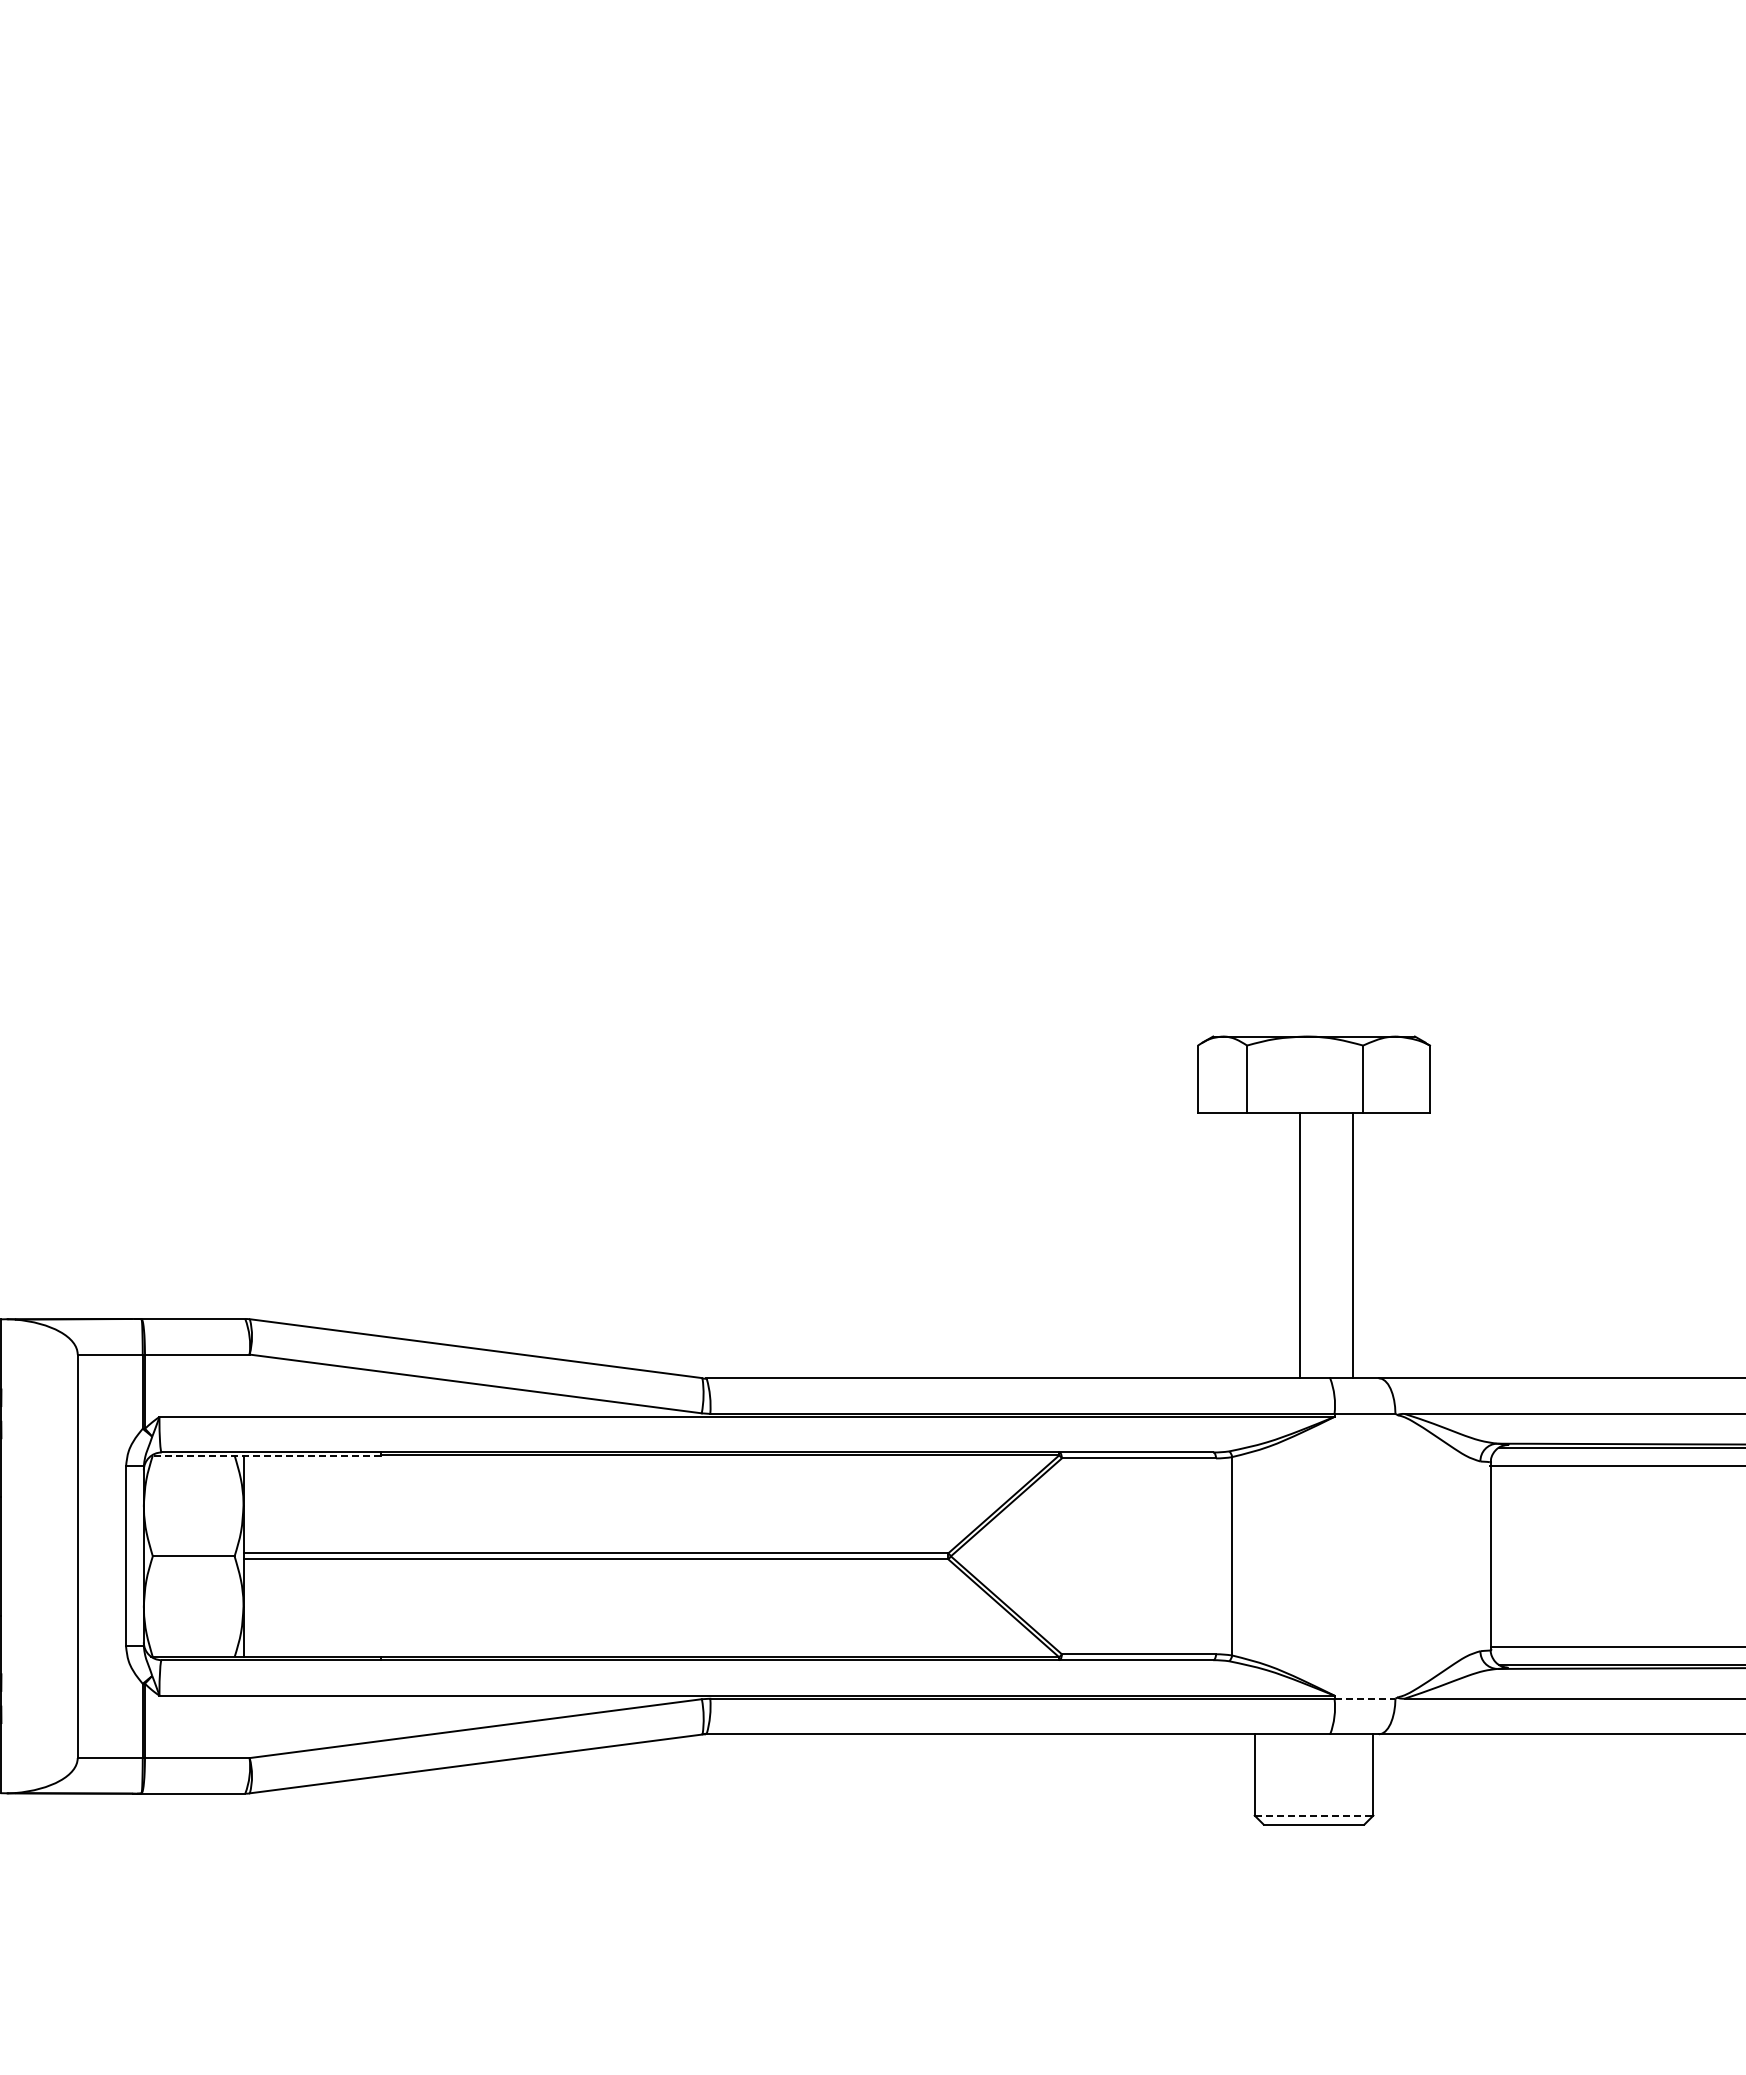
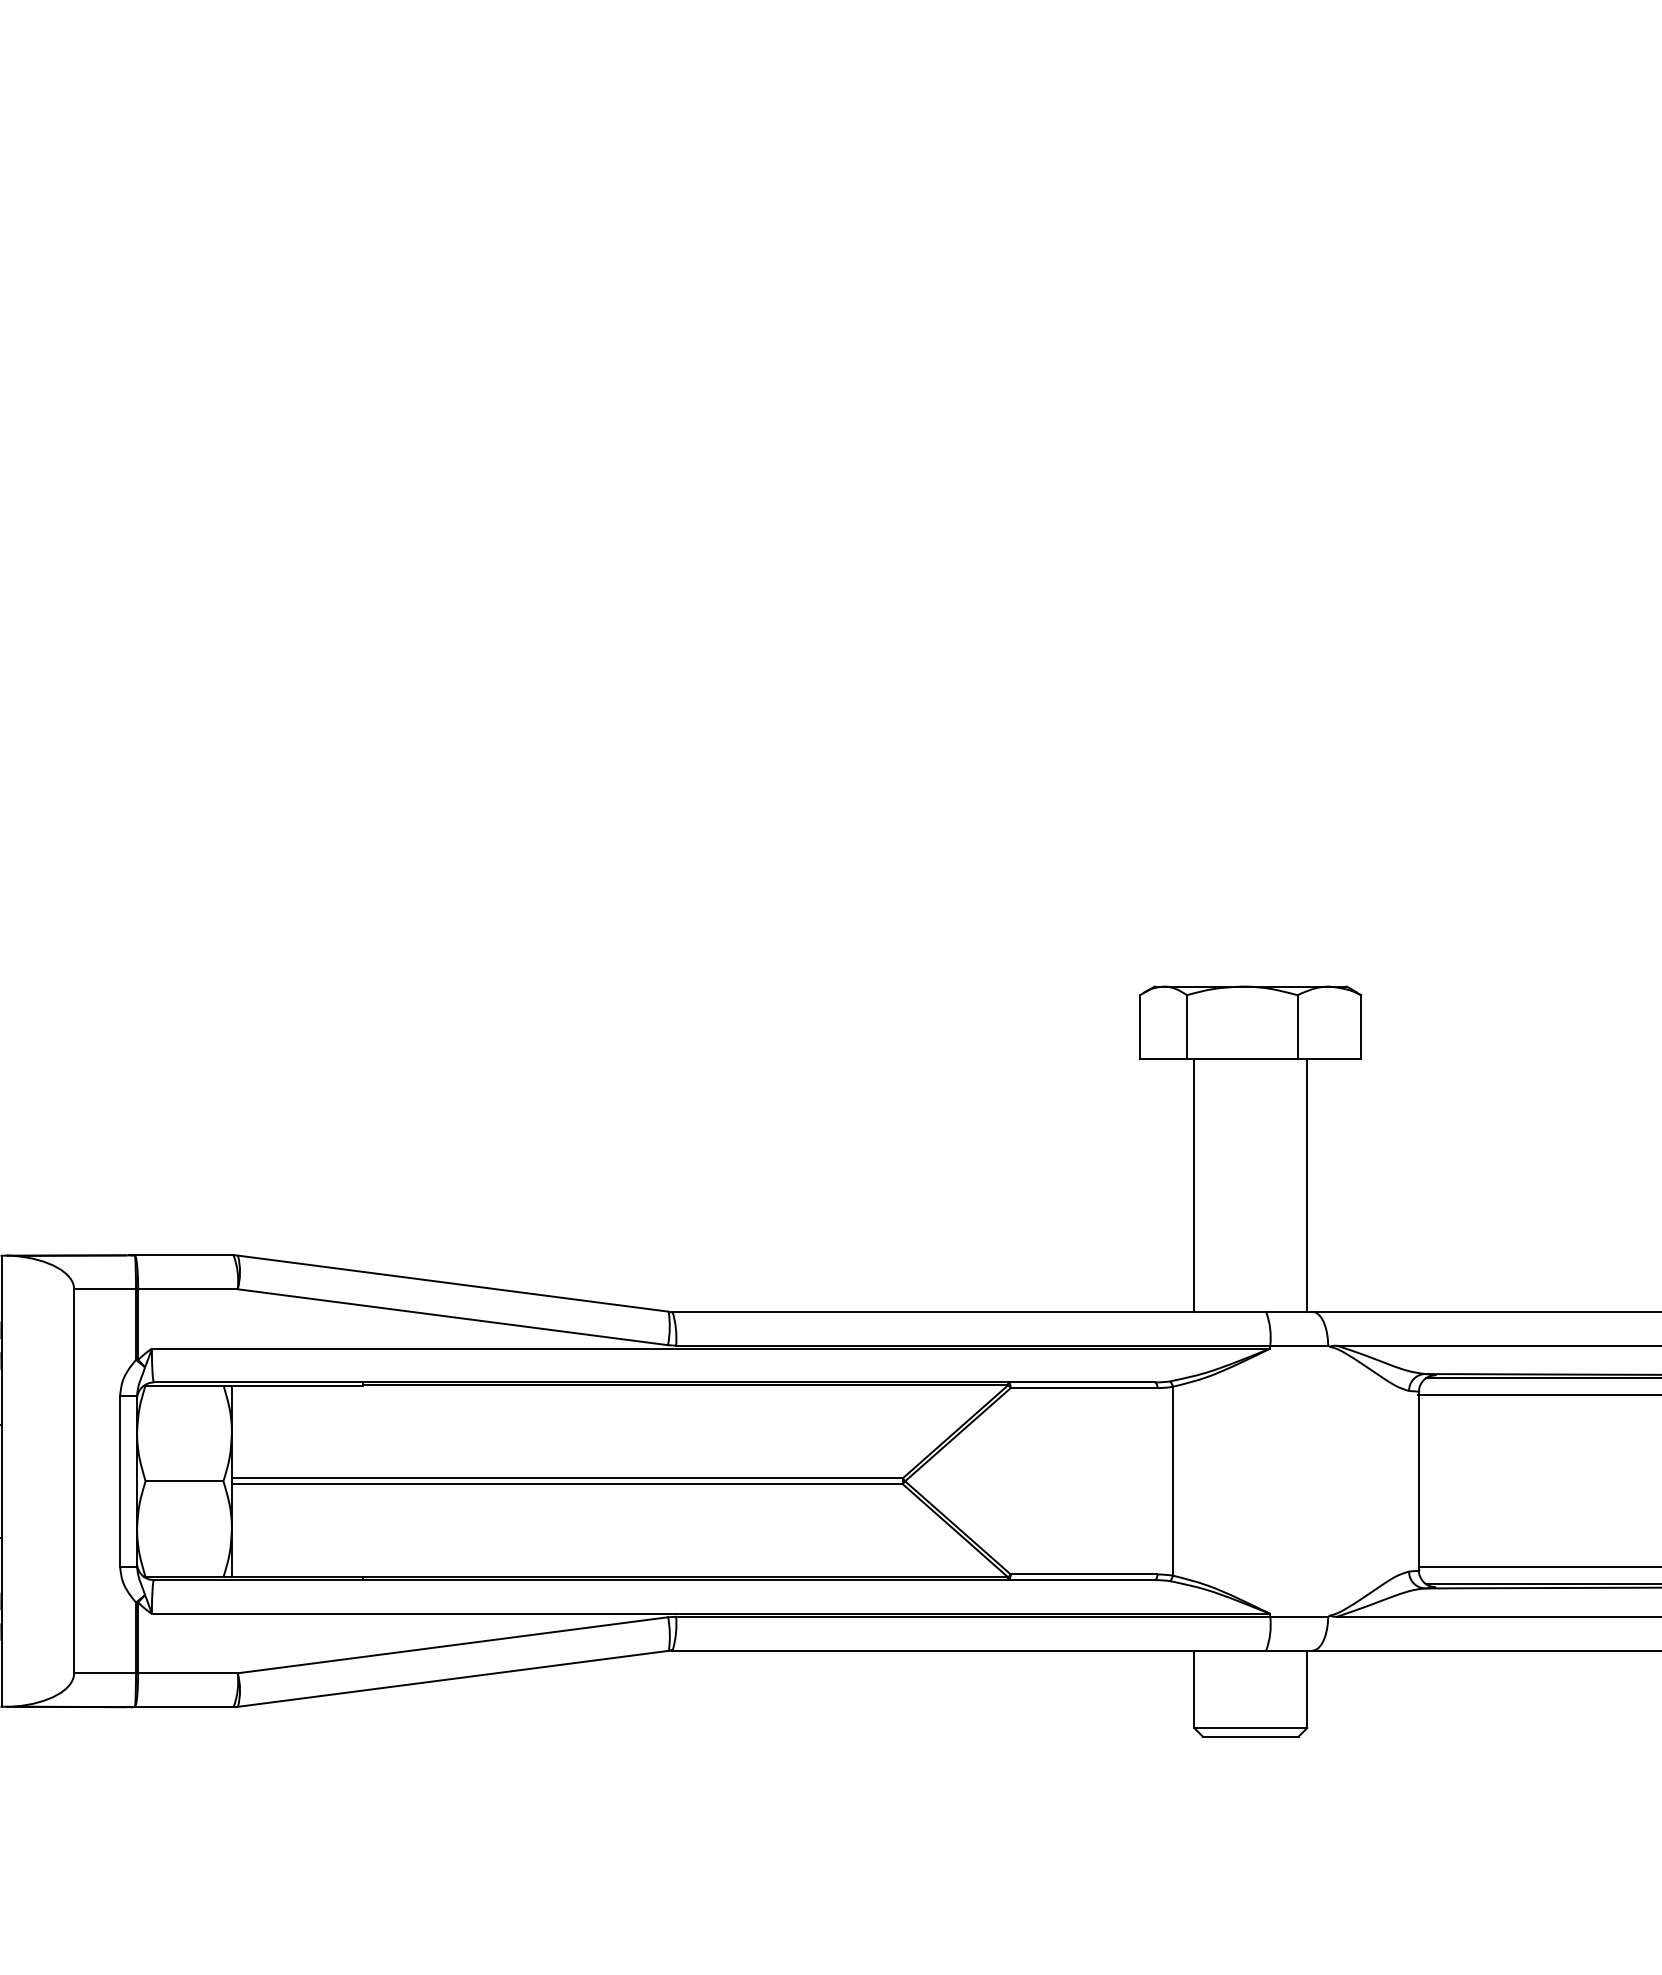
line: (1300, 1245) -> (1307, 1185), moved
line: (1352, 1245) -> (1194, 1185), moved
line: (265, 1456) -> (252, 1386), dashed -> solid
line: (1365, 1698) -> (1299, 1616), dashed -> solid
line: (1314, 1815) -> (1251, 1727), dashed -> solid

